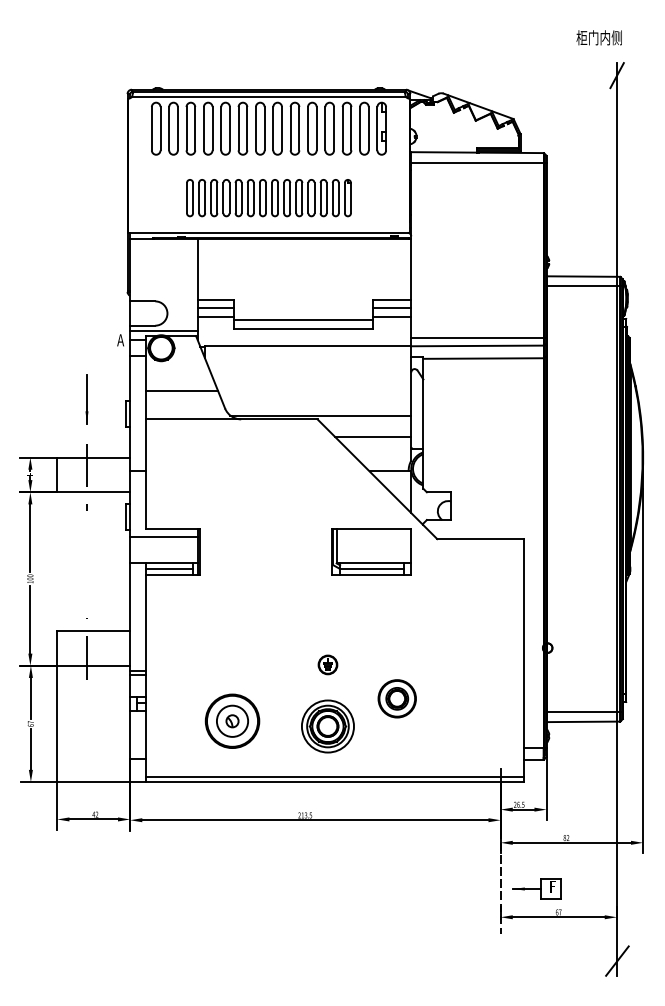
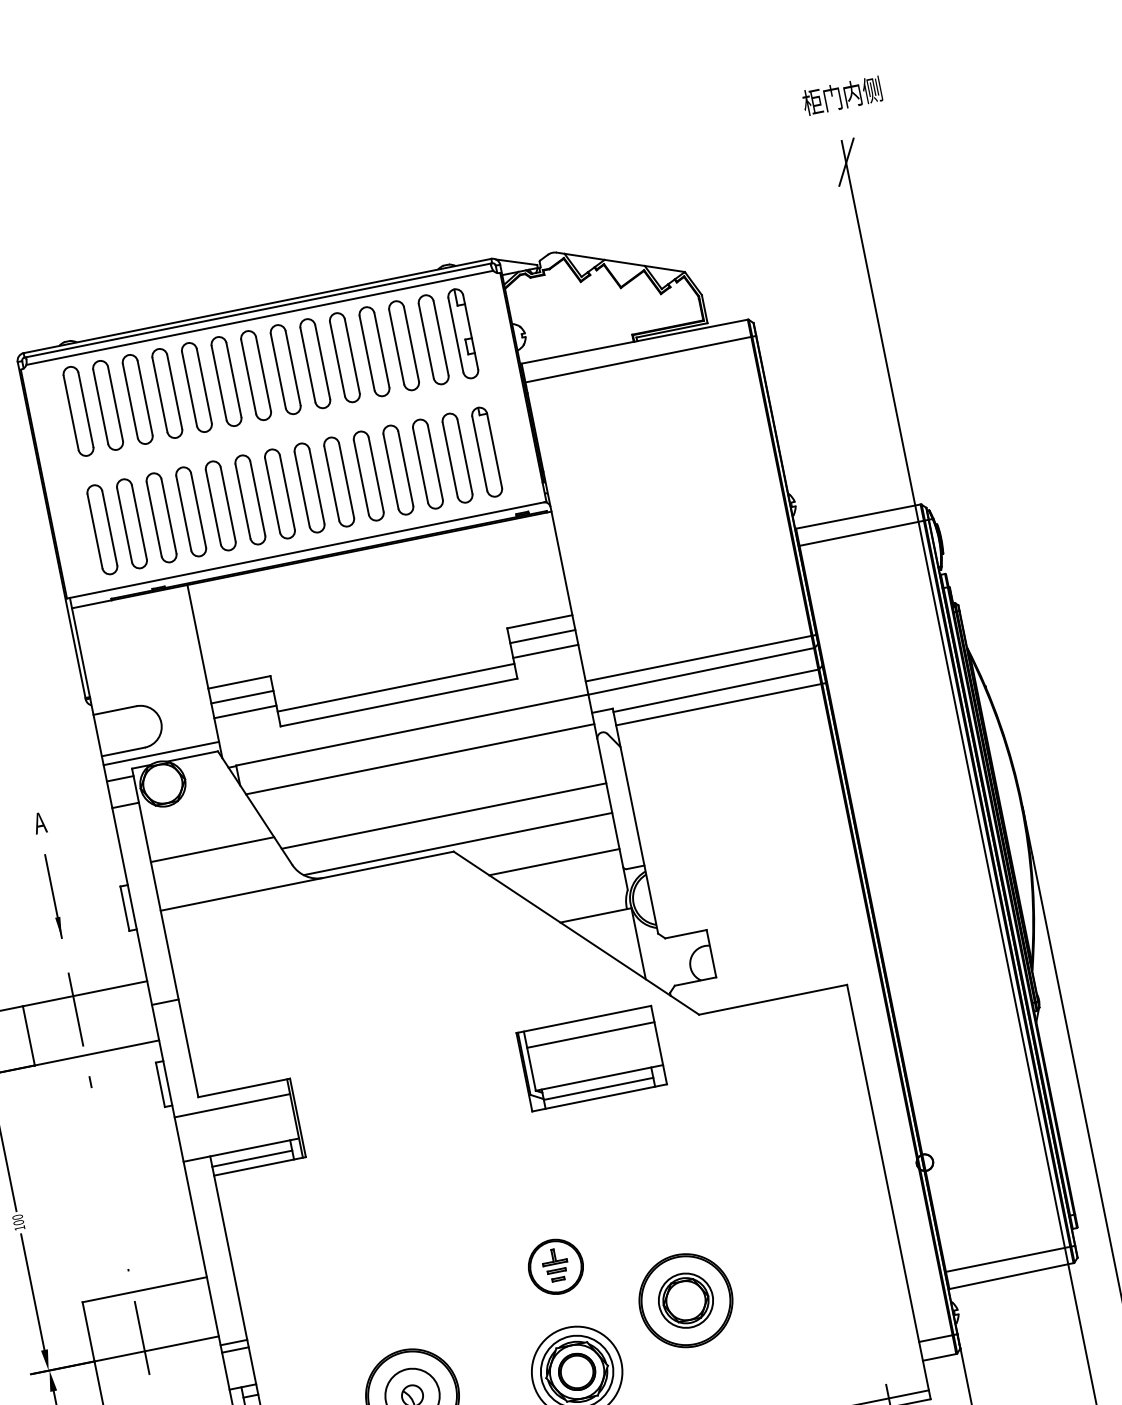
text: (598, 37) -> (840, 95), moved
part: (268, 197) -> (293, 490), size x1.43
text: (120, 340) -> (39, 823), moved
line: (309, 363) -> (420, 759), added
line: (484, 366) -> (720, 704), added
line: (315, 398) -> (443, 816), added
line: (373, 538) -> (590, 1035), added
part: (327, 664) -> (554, 1266), size x1.67
part: (396, 698) -> (684, 1300), size x1.43

